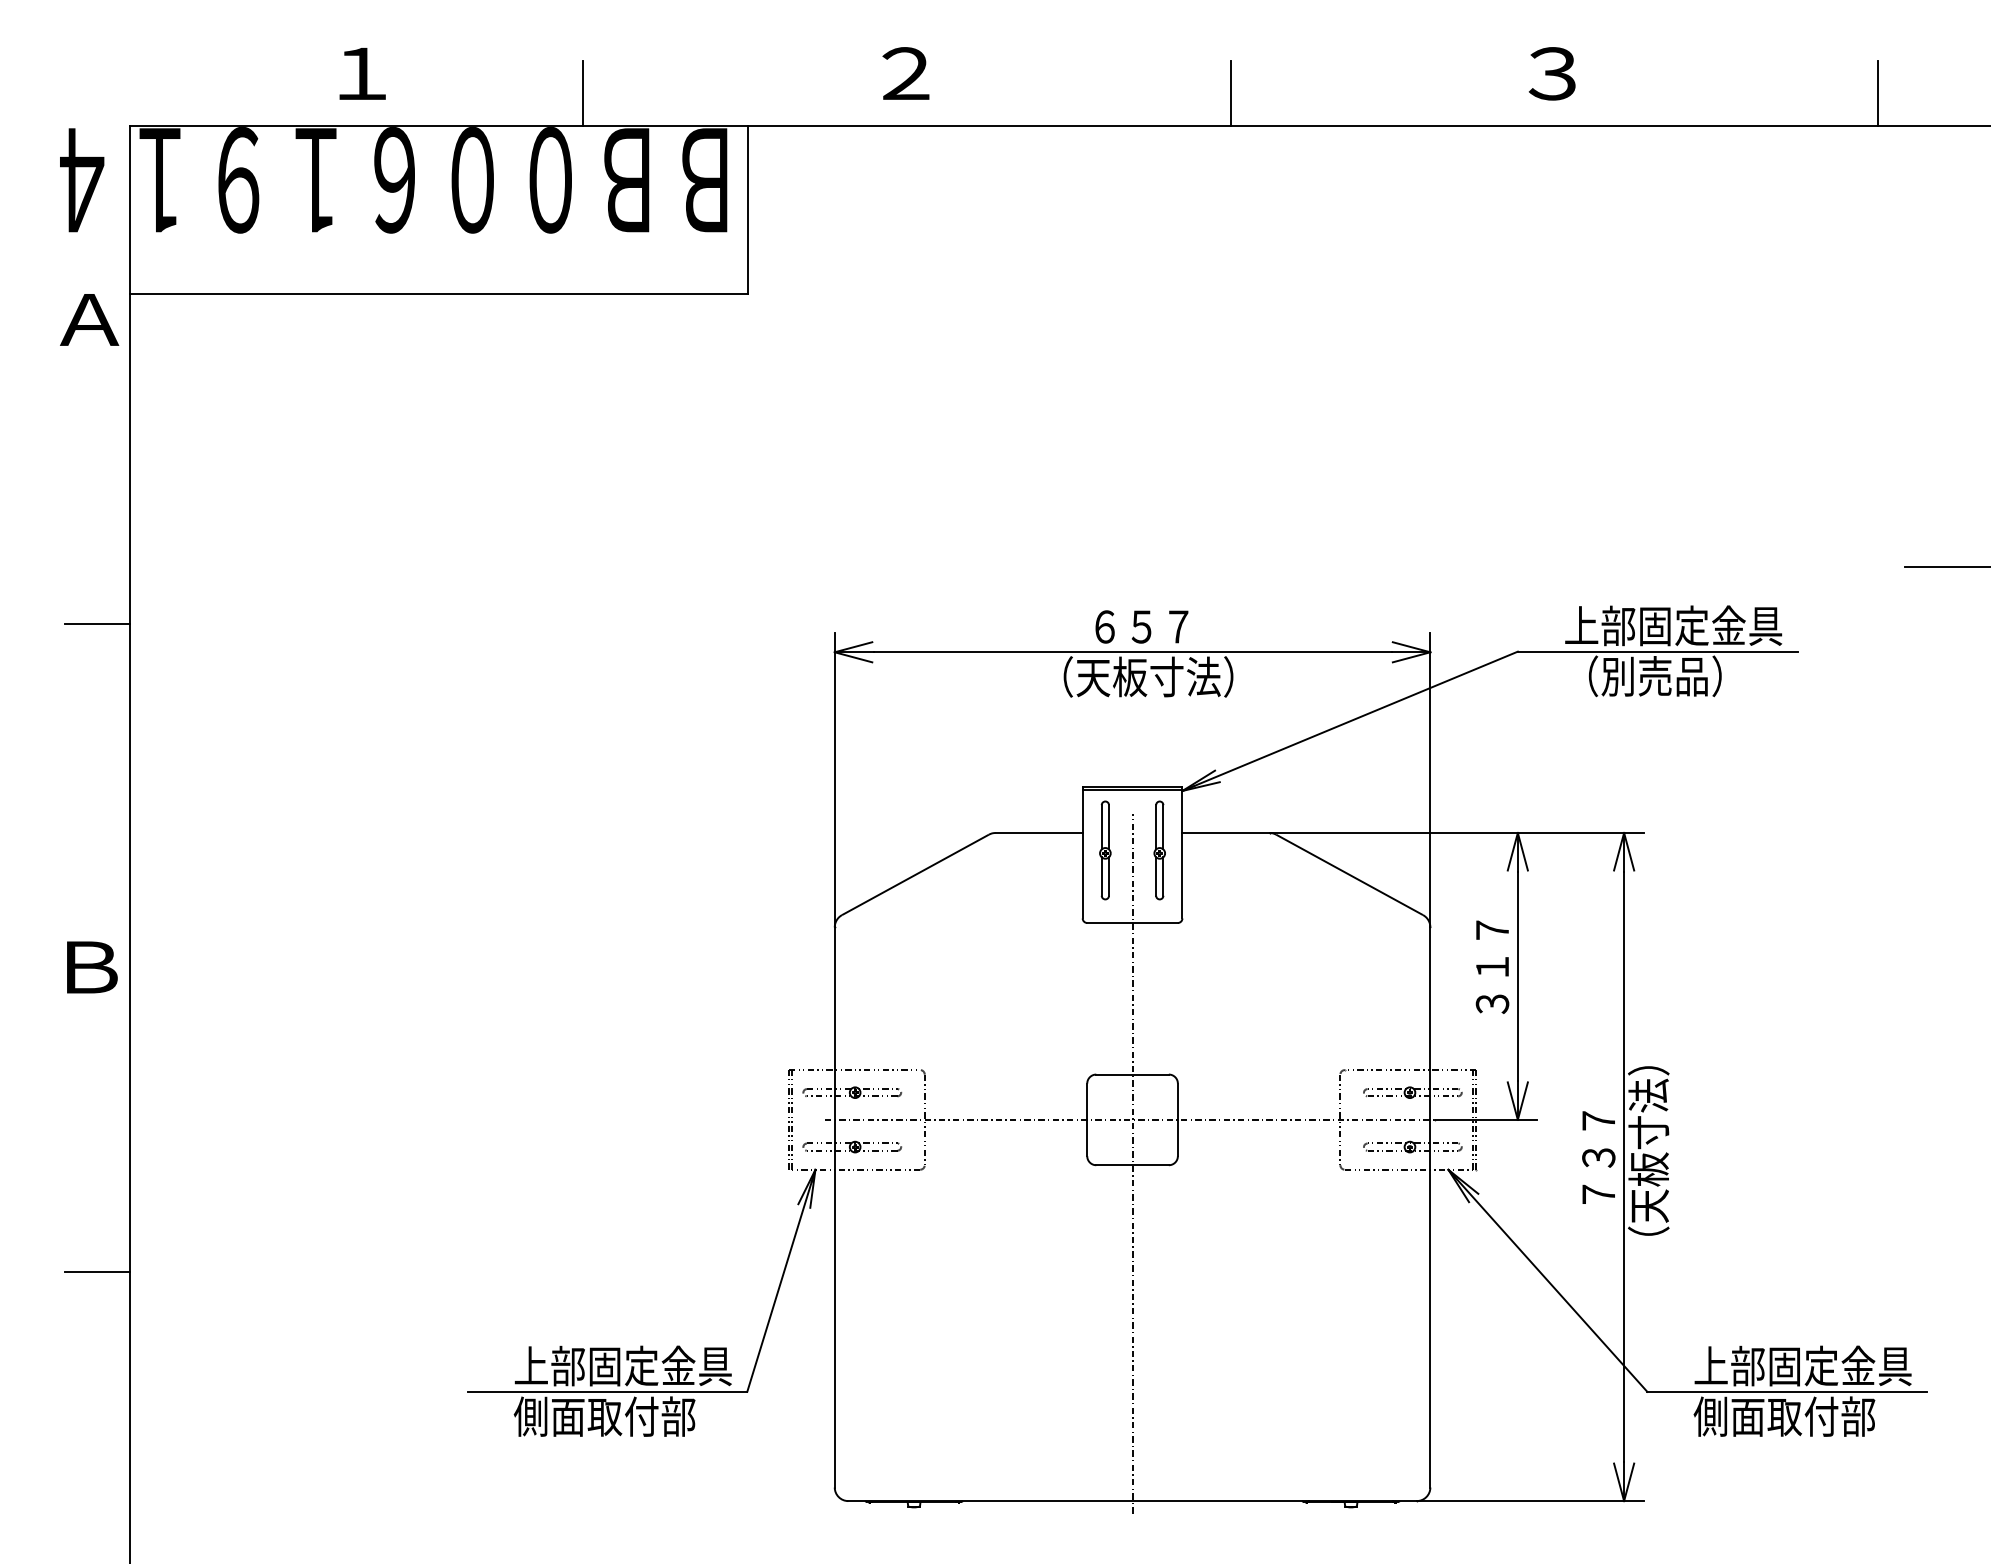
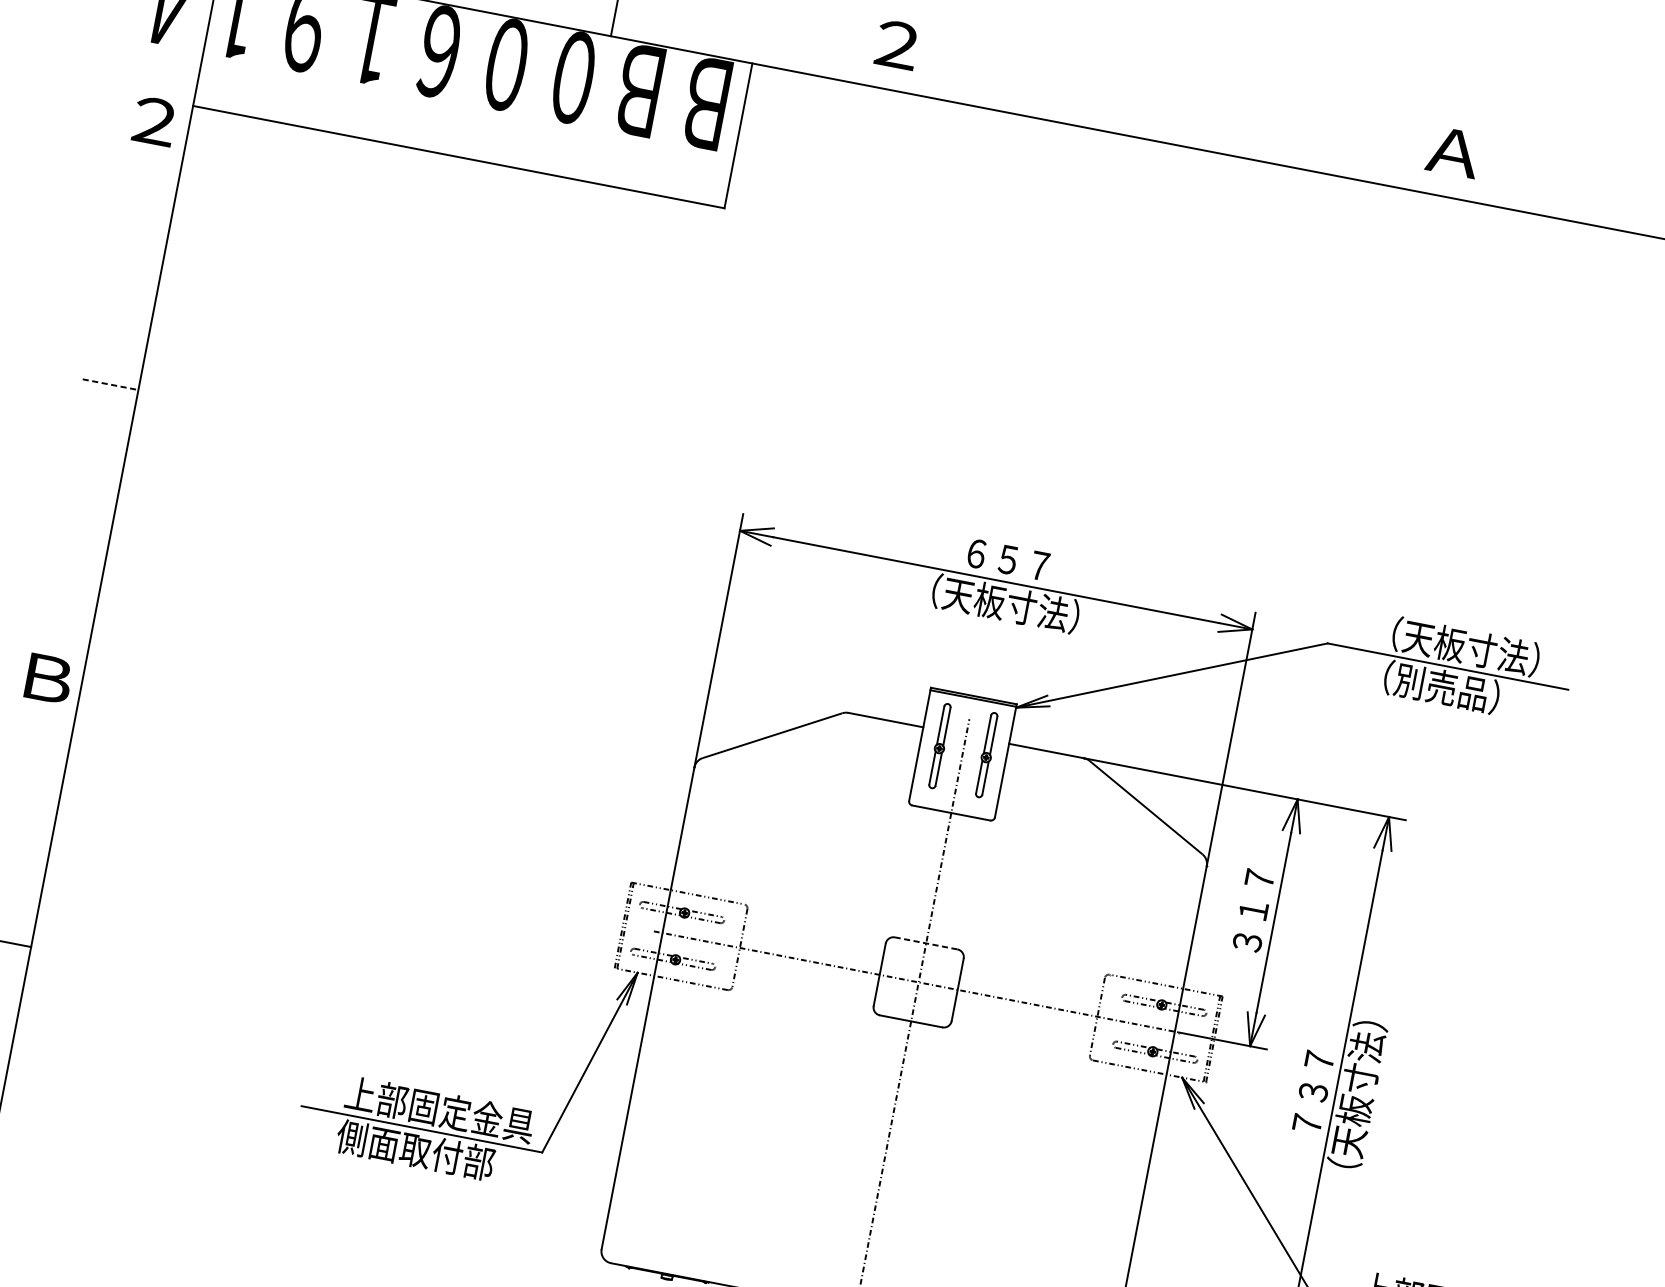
text: (1552, 73) -> (1453, 151), ３ -> Ａ
line: (1230, 92) -> (1173, 114), removed
text: (89, 319) -> (154, 121), Ａ -> ２
line: (98, 624) -> (111, 384), solid -> dashed
text: (1673, 625) -> (1465, 646), 上部固定金具 -> （天板寸法）
line: (1132, 1074) -> (926, 943), solid -> dashed

